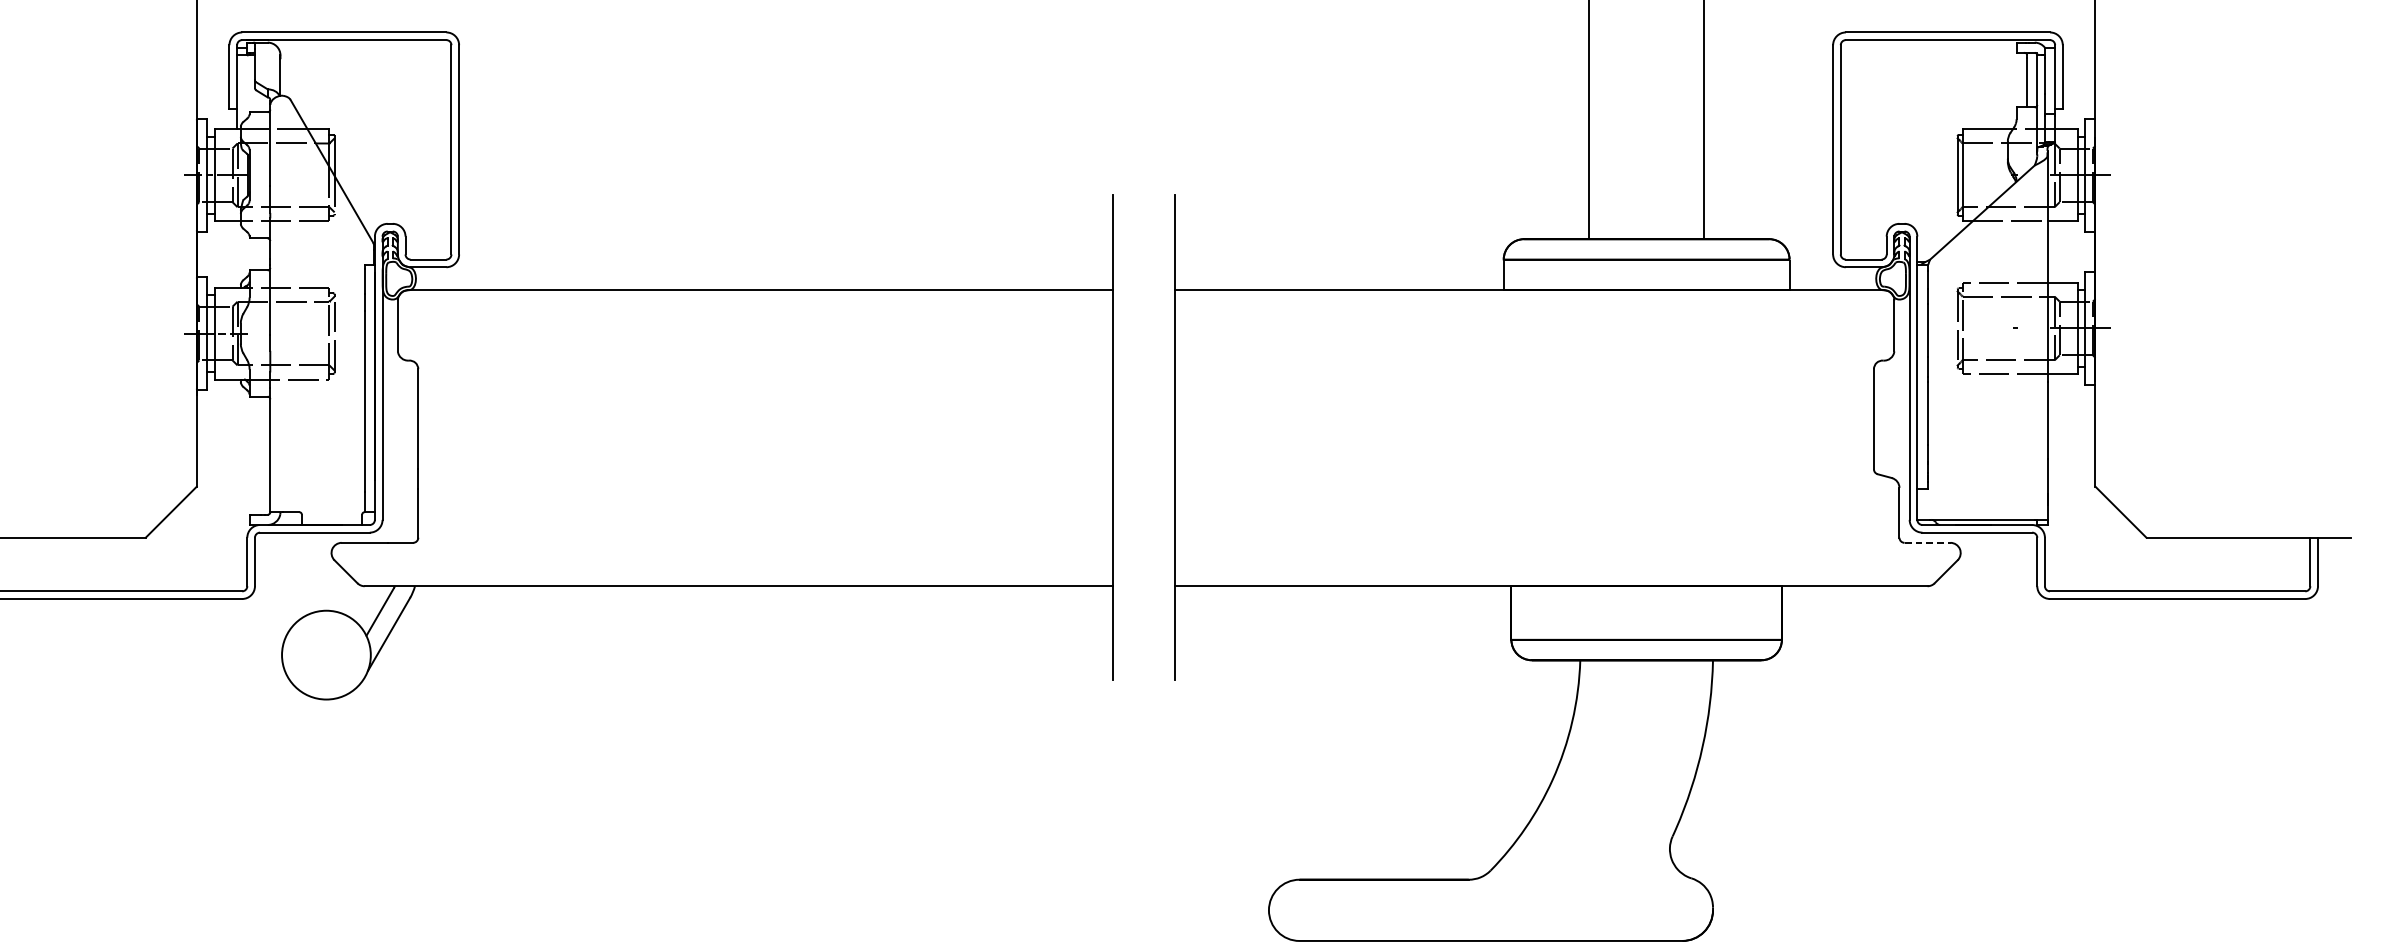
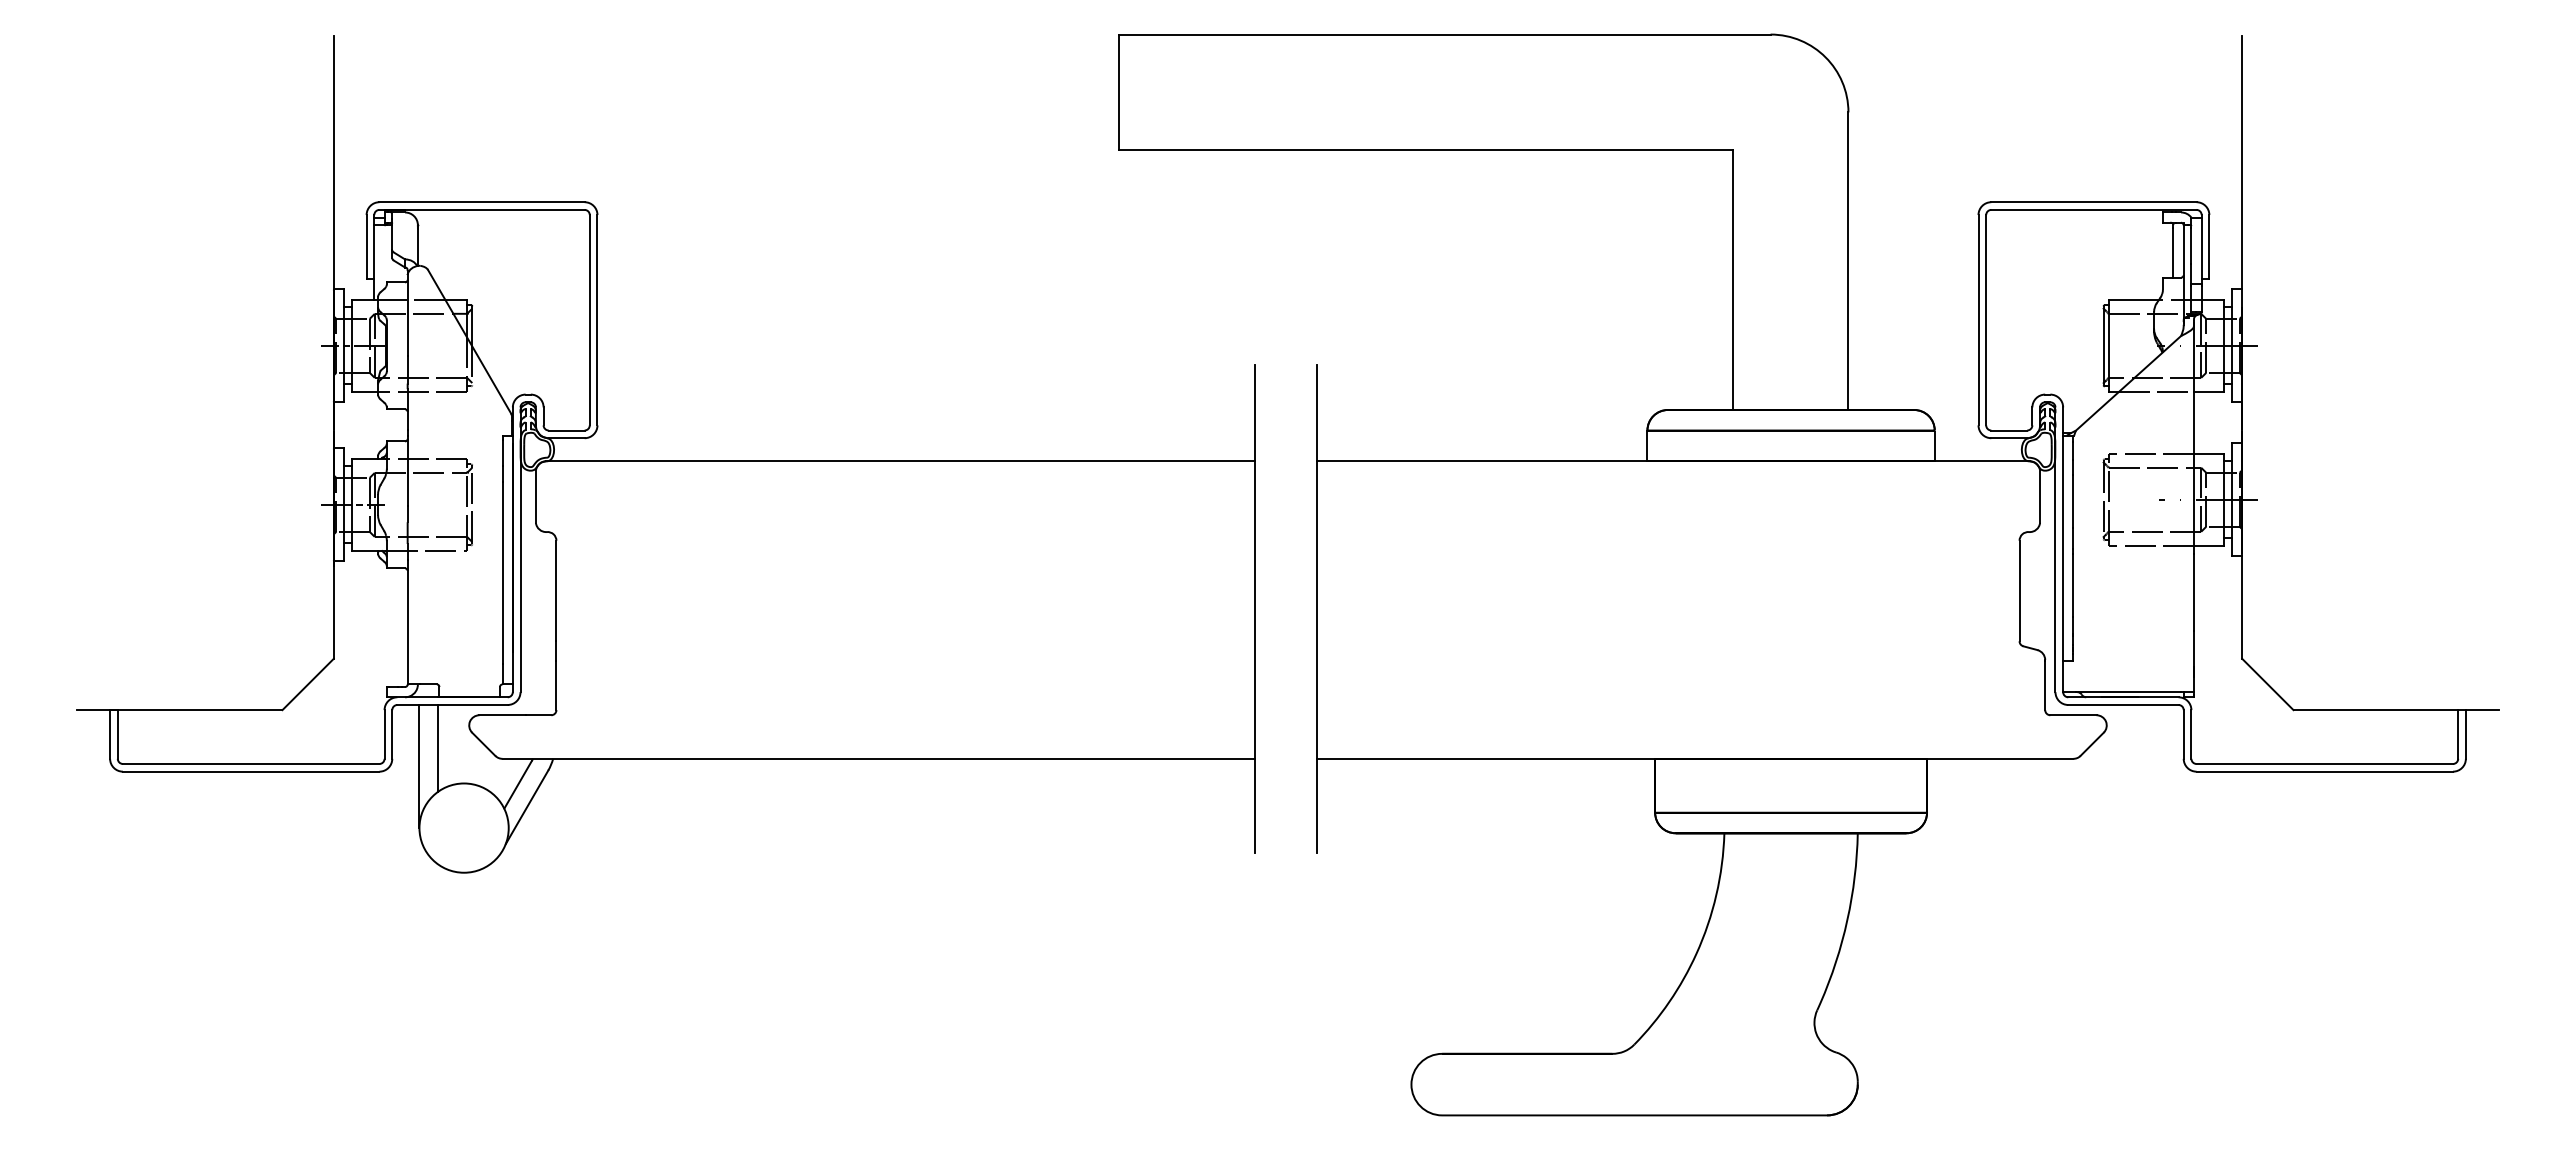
line: (1927, 543) -> (2073, 715), dashed -> solid
line: (300, 574) -> (438, 747), added
line: (282, 593) -> (419, 766), added

